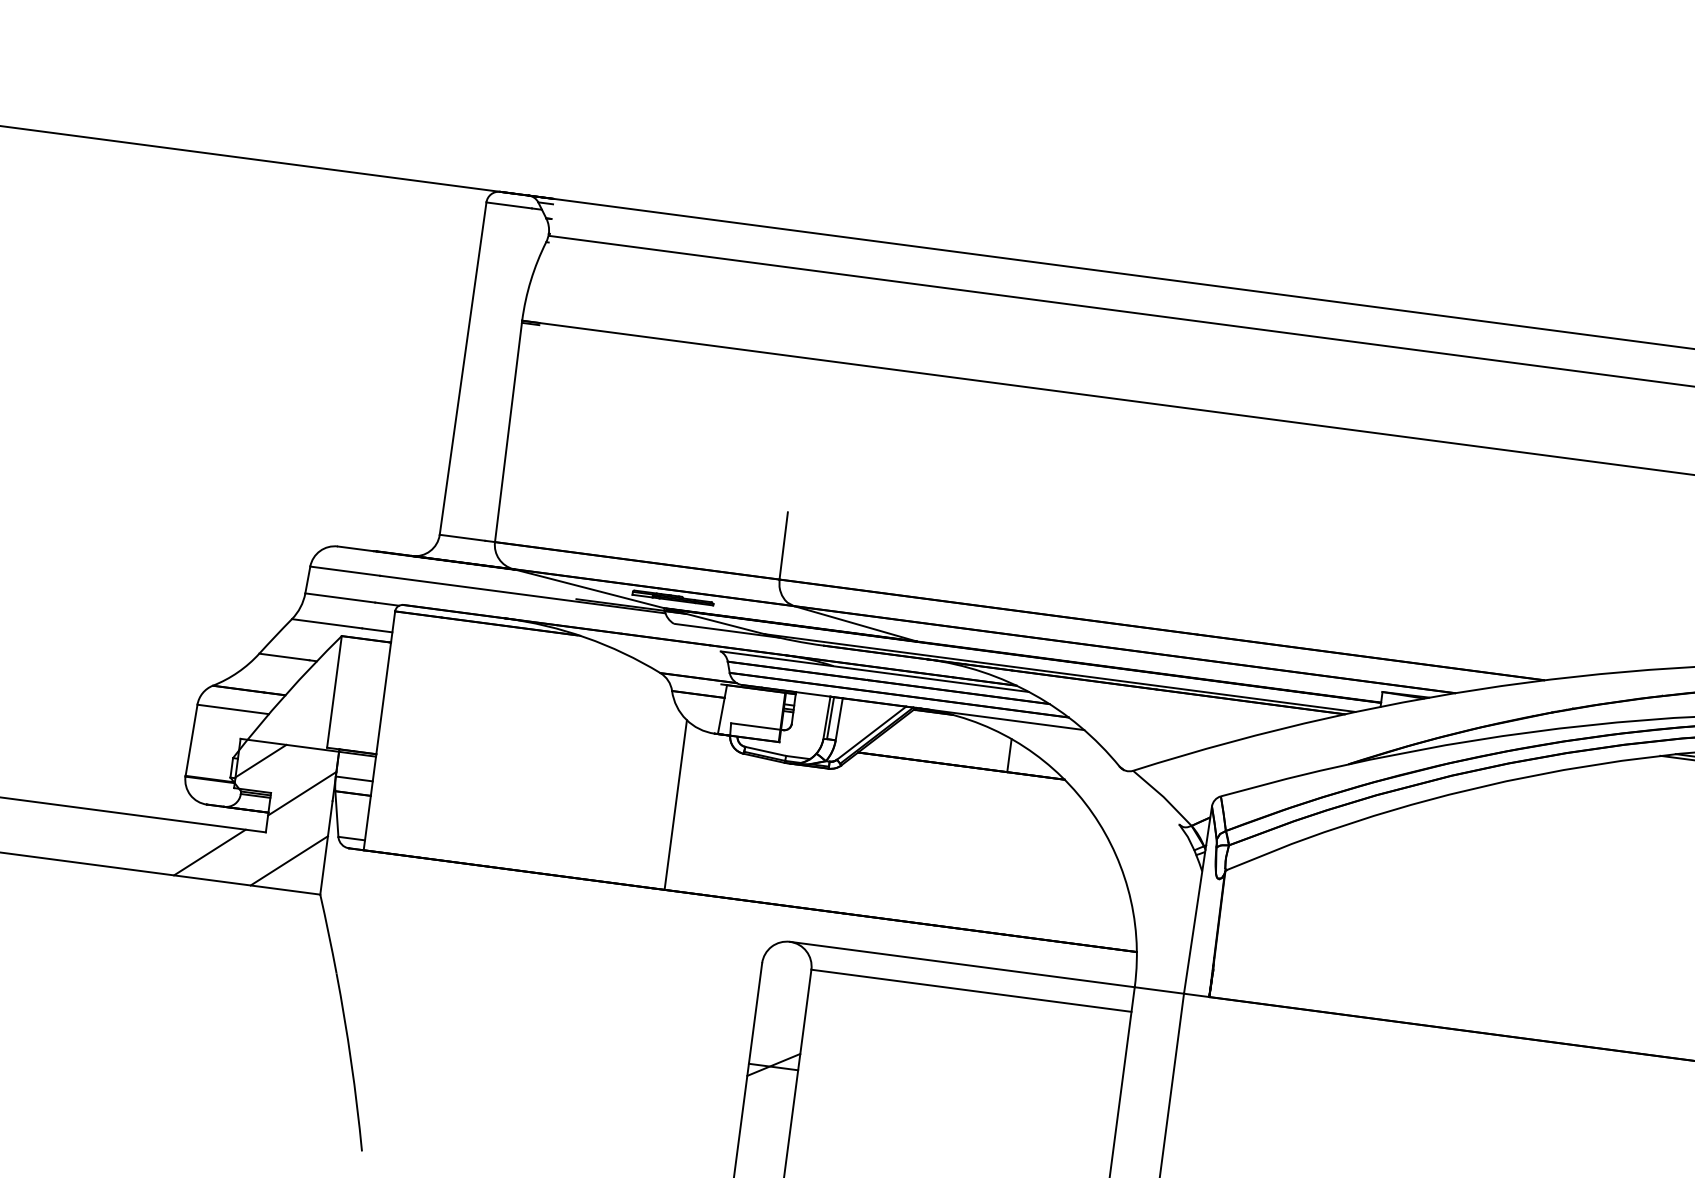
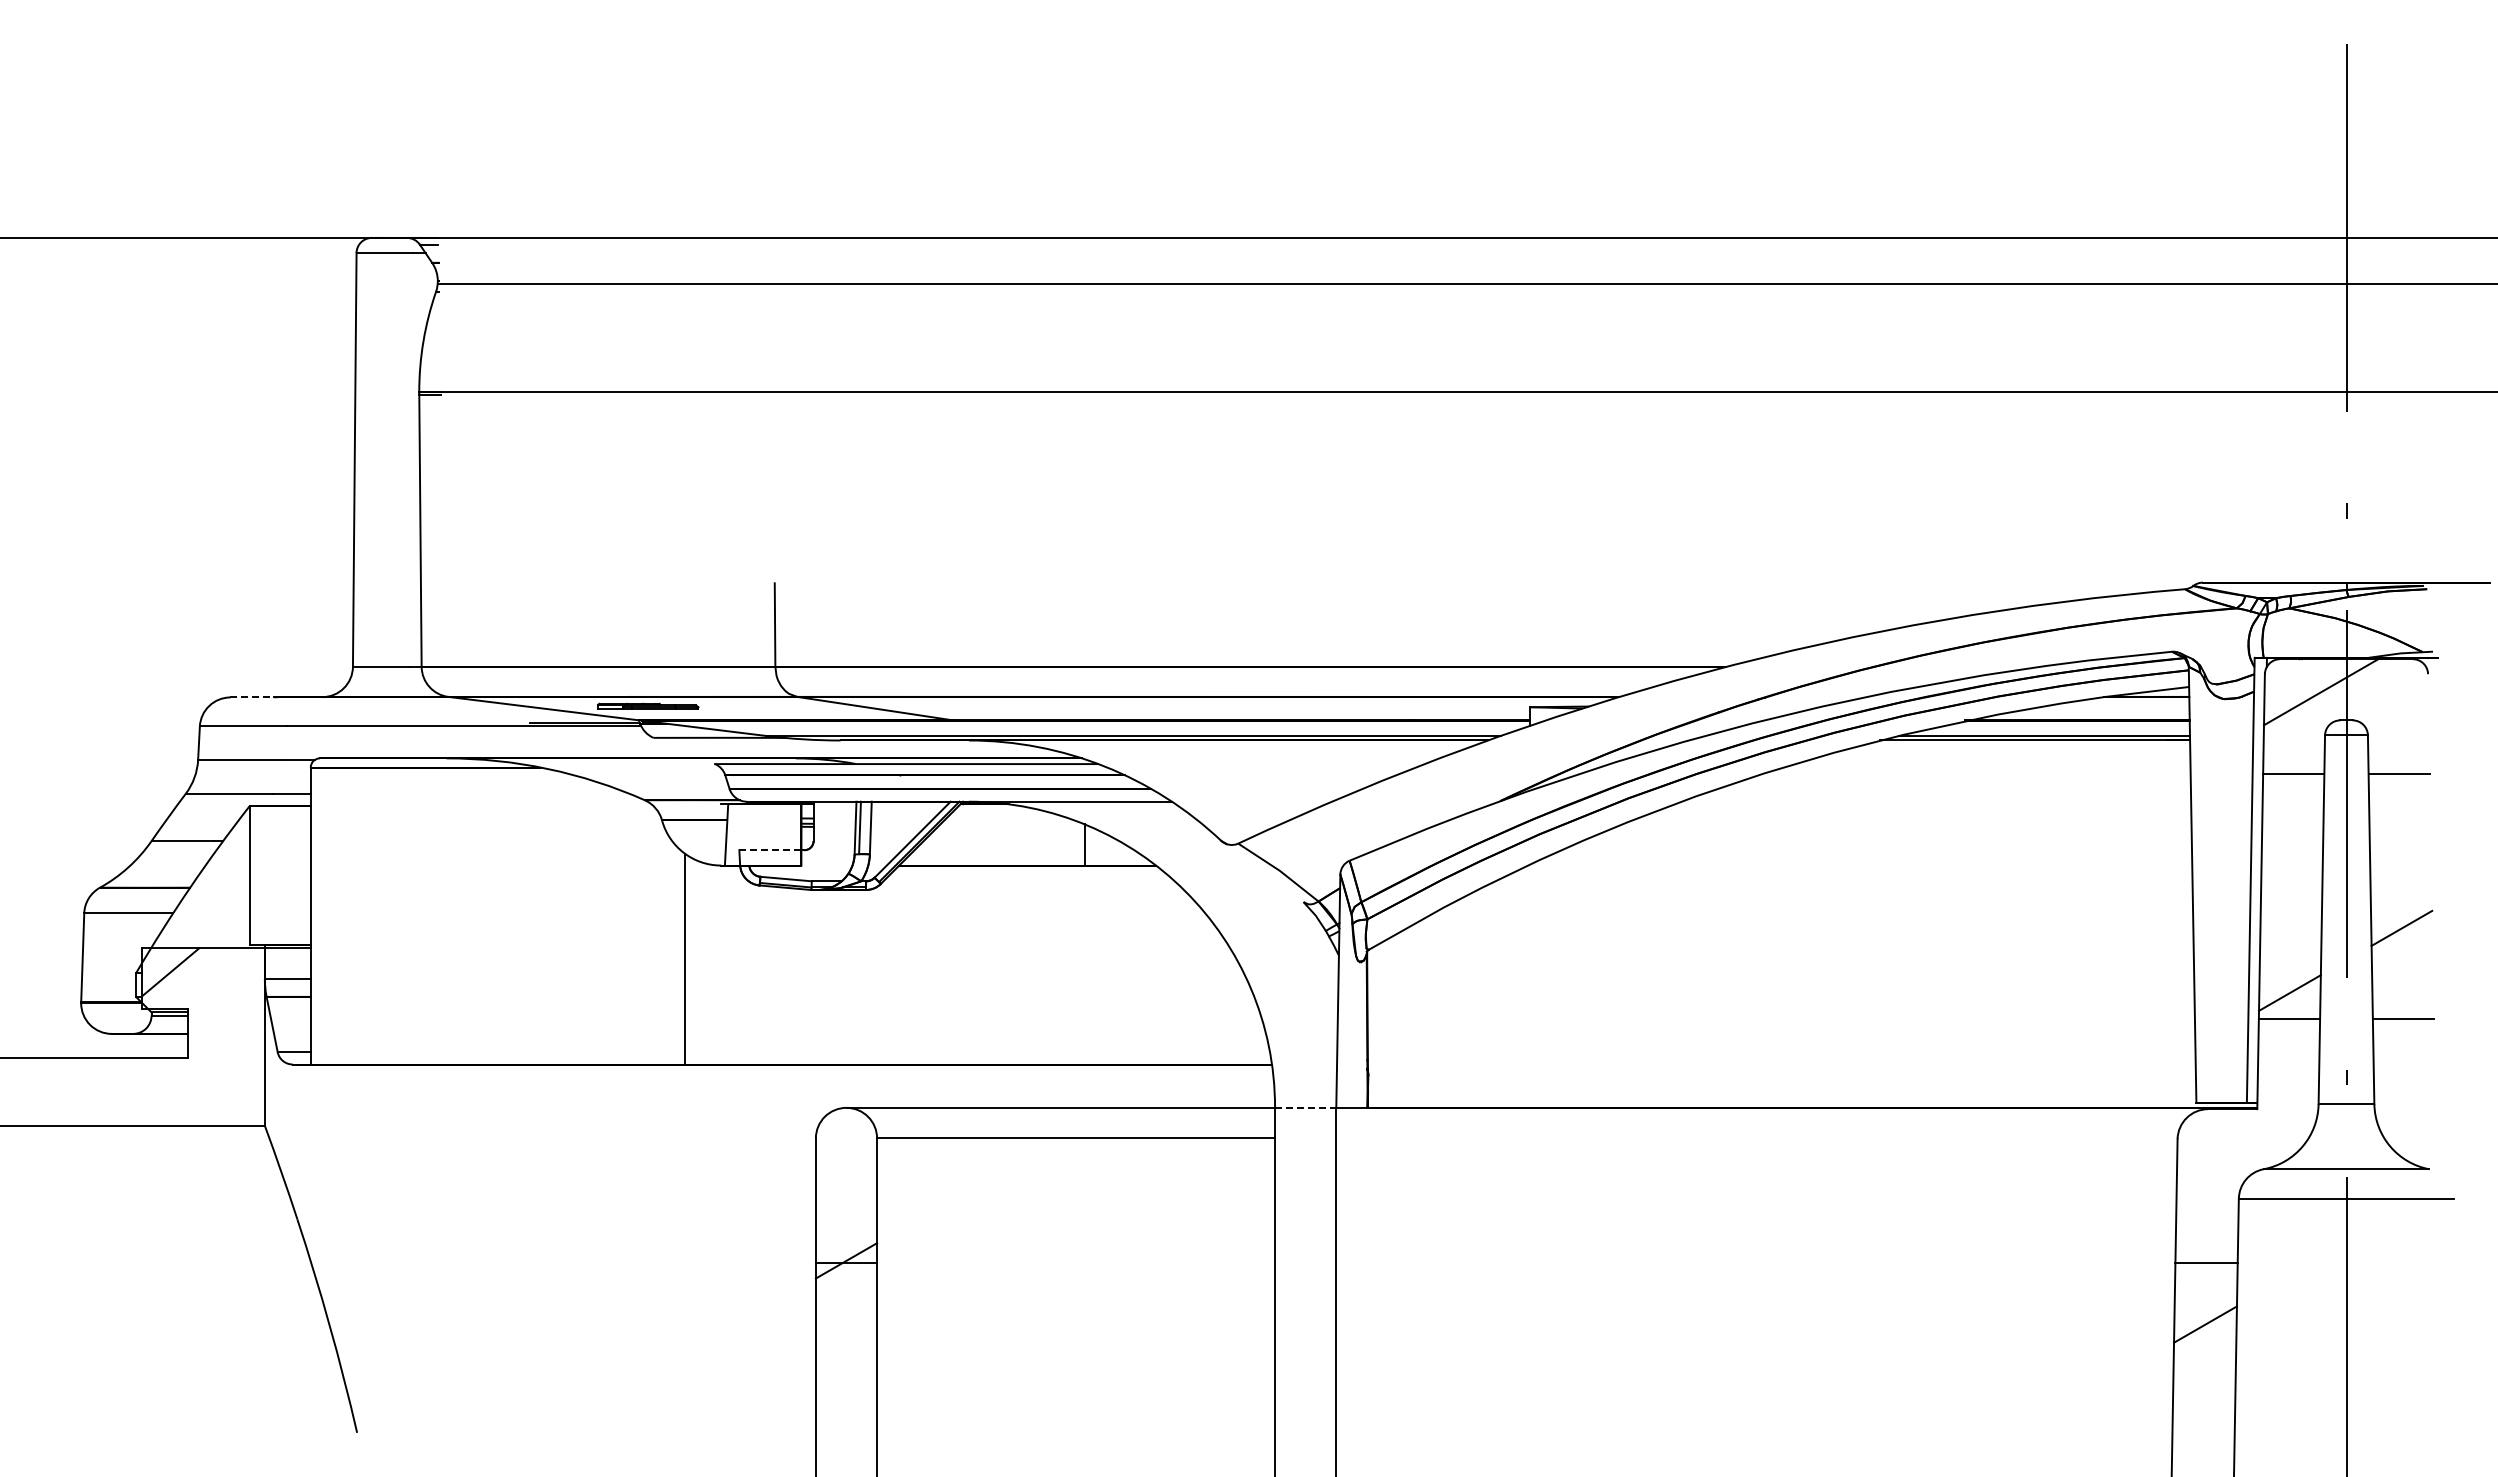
line: (355, 548) -> (252, 697), solid -> dashed
line: (756, 726) -> (771, 850), solid -> dashed
line: (302, 793) -> (226, 1005), removed
line: (210, 852) -> (123, 1091), removed
line: (289, 860) -> (221, 1089), removed
line: (1159, 990) -> (1305, 1107), solid -> dashed

